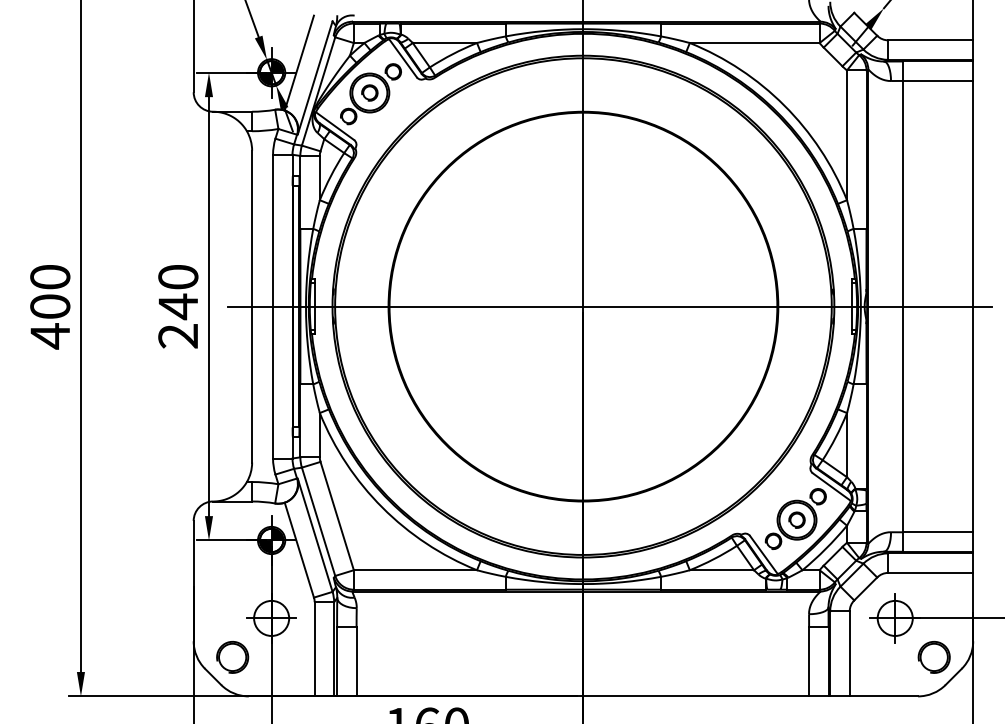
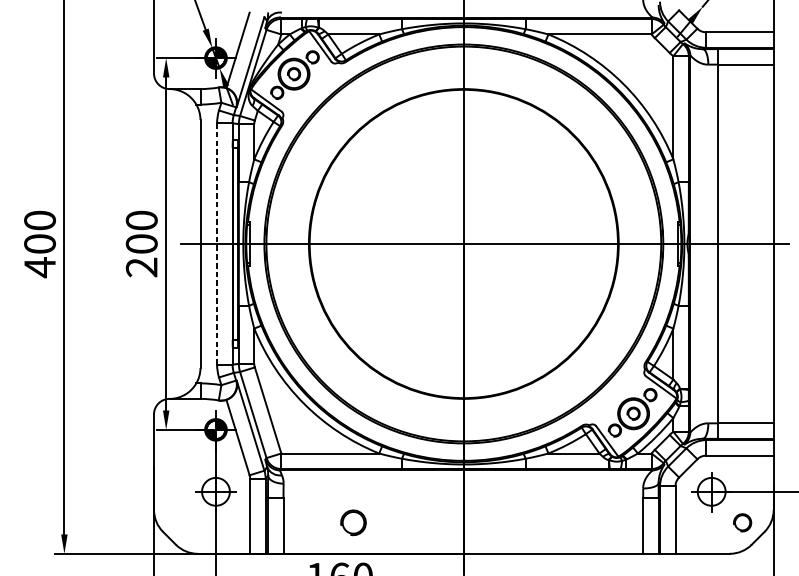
text: (178, 306) -> (141, 243), 240 -> 200
line: (273, 306) -> (217, 243), solid -> dashed
part: (232, 657) -> (353, 522), moved
part: (933, 657) -> (742, 522), size x0.7

